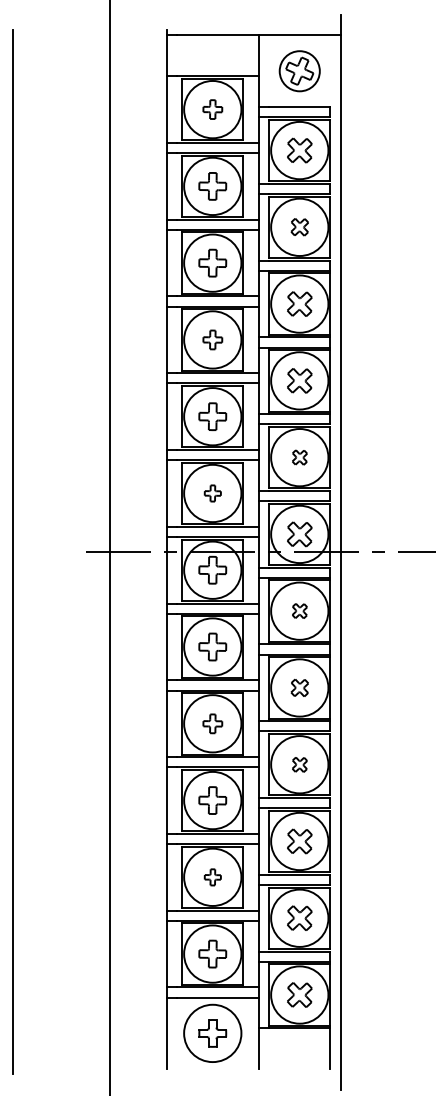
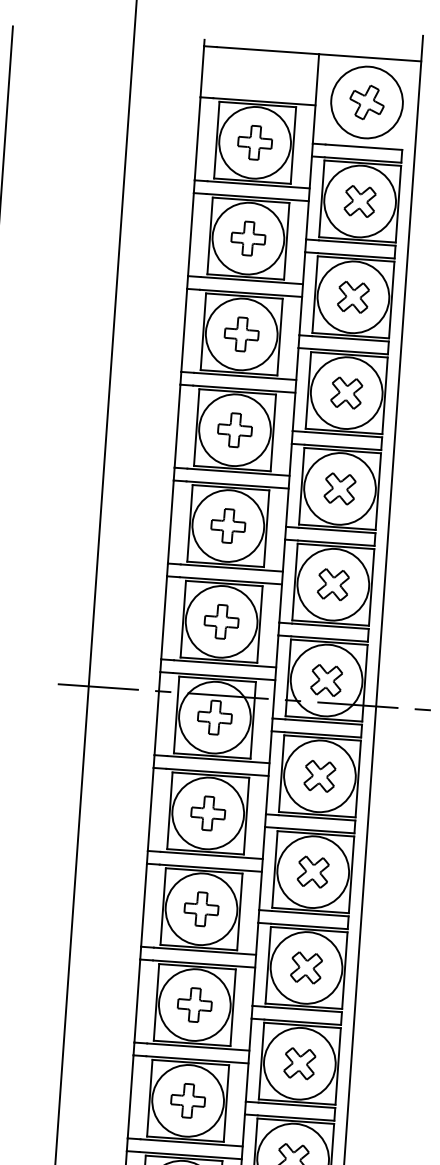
circle: (299, 70) -> (366, 101), size x1.43
part: (212, 109) -> (254, 142), size x1.43
part: (299, 226) -> (353, 296), size x1.43
part: (212, 339) -> (234, 429), size x1.43
part: (299, 457) -> (332, 584), size x1.67
part: (212, 493) -> (221, 621), size x1.67
part: (299, 610) -> (319, 775), size x1.67
part: (299, 687) -> (312, 871), size x1.43
part: (212, 723) -> (201, 908), size x1.43
part: (299, 764) -> (306, 967), size x1.67
part: (212, 877) -> (187, 1101), size x1.67

